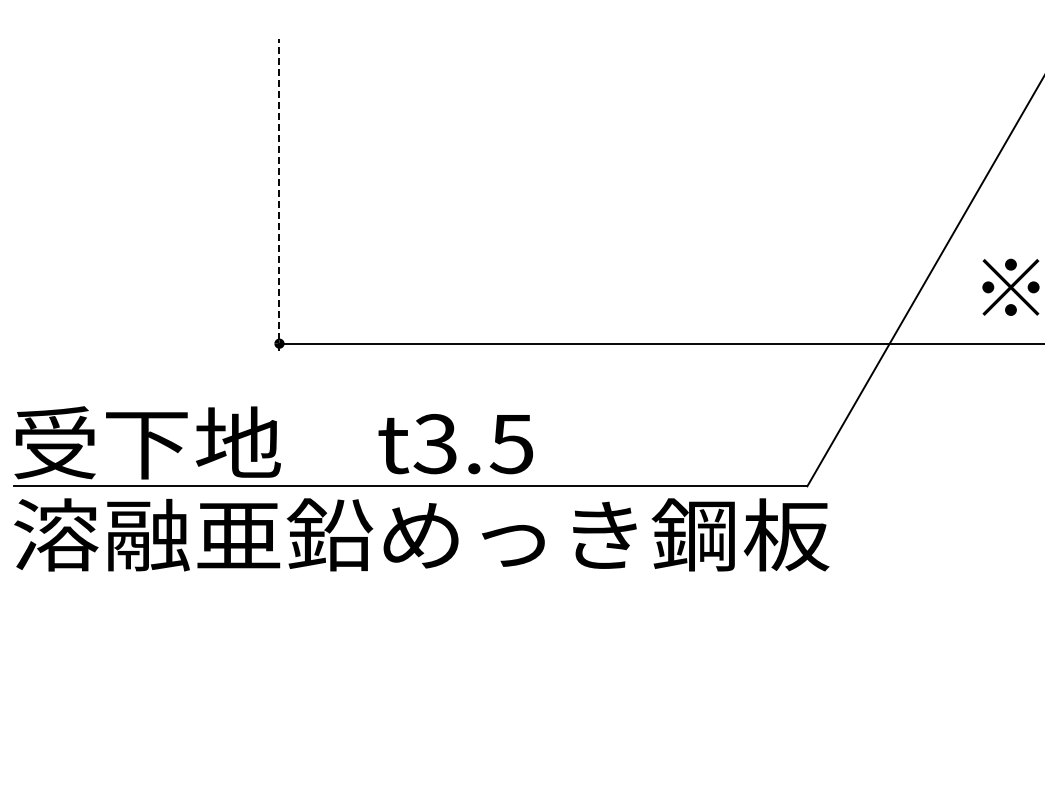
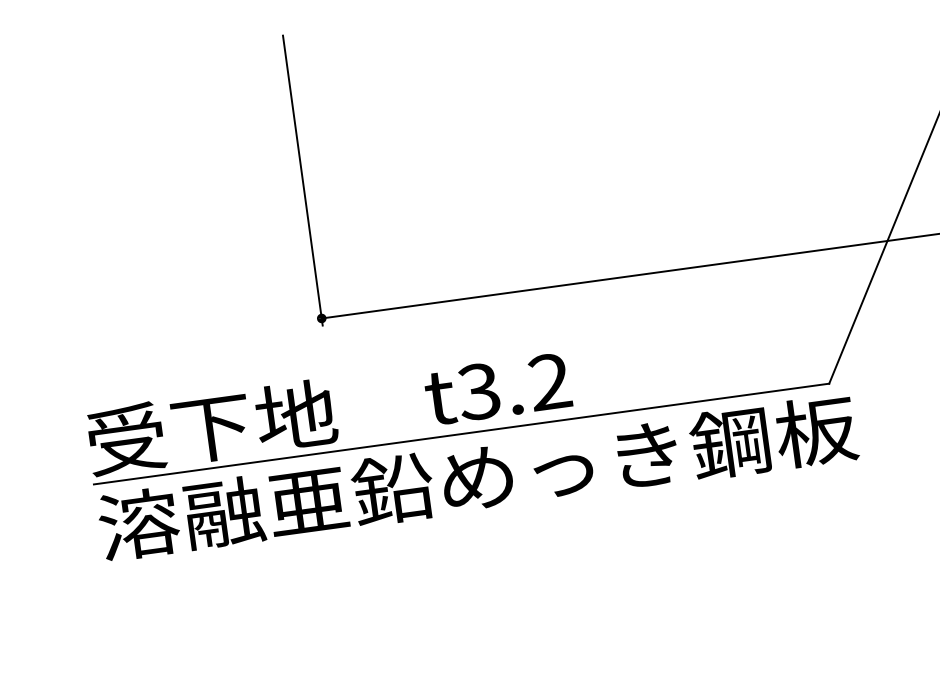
line: (279, 194) -> (302, 180), dashed -> solid
text: (511, 444) -> (549, 382), t3.5 -> t3.2

